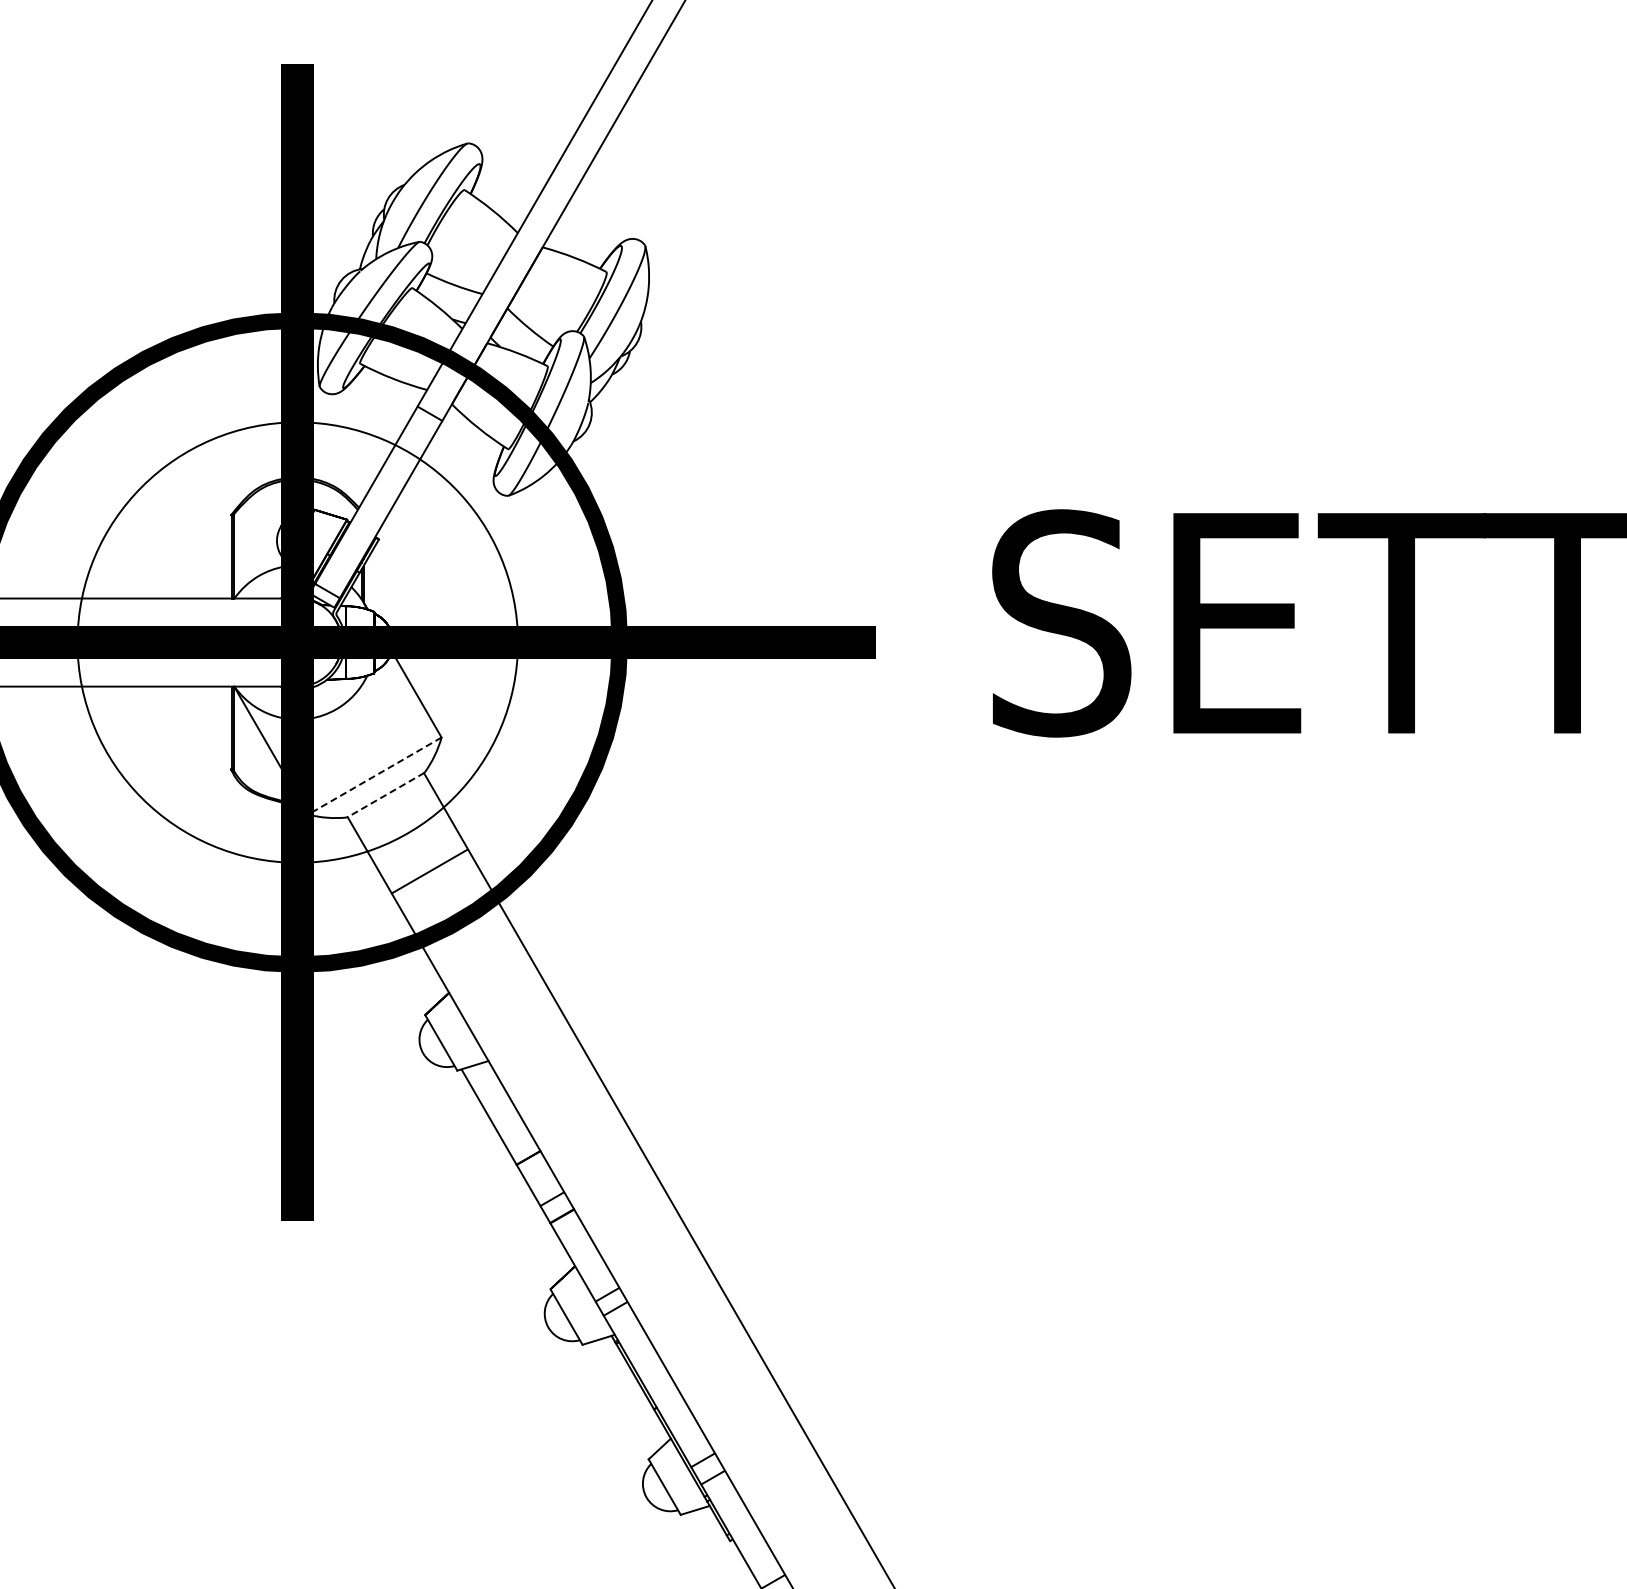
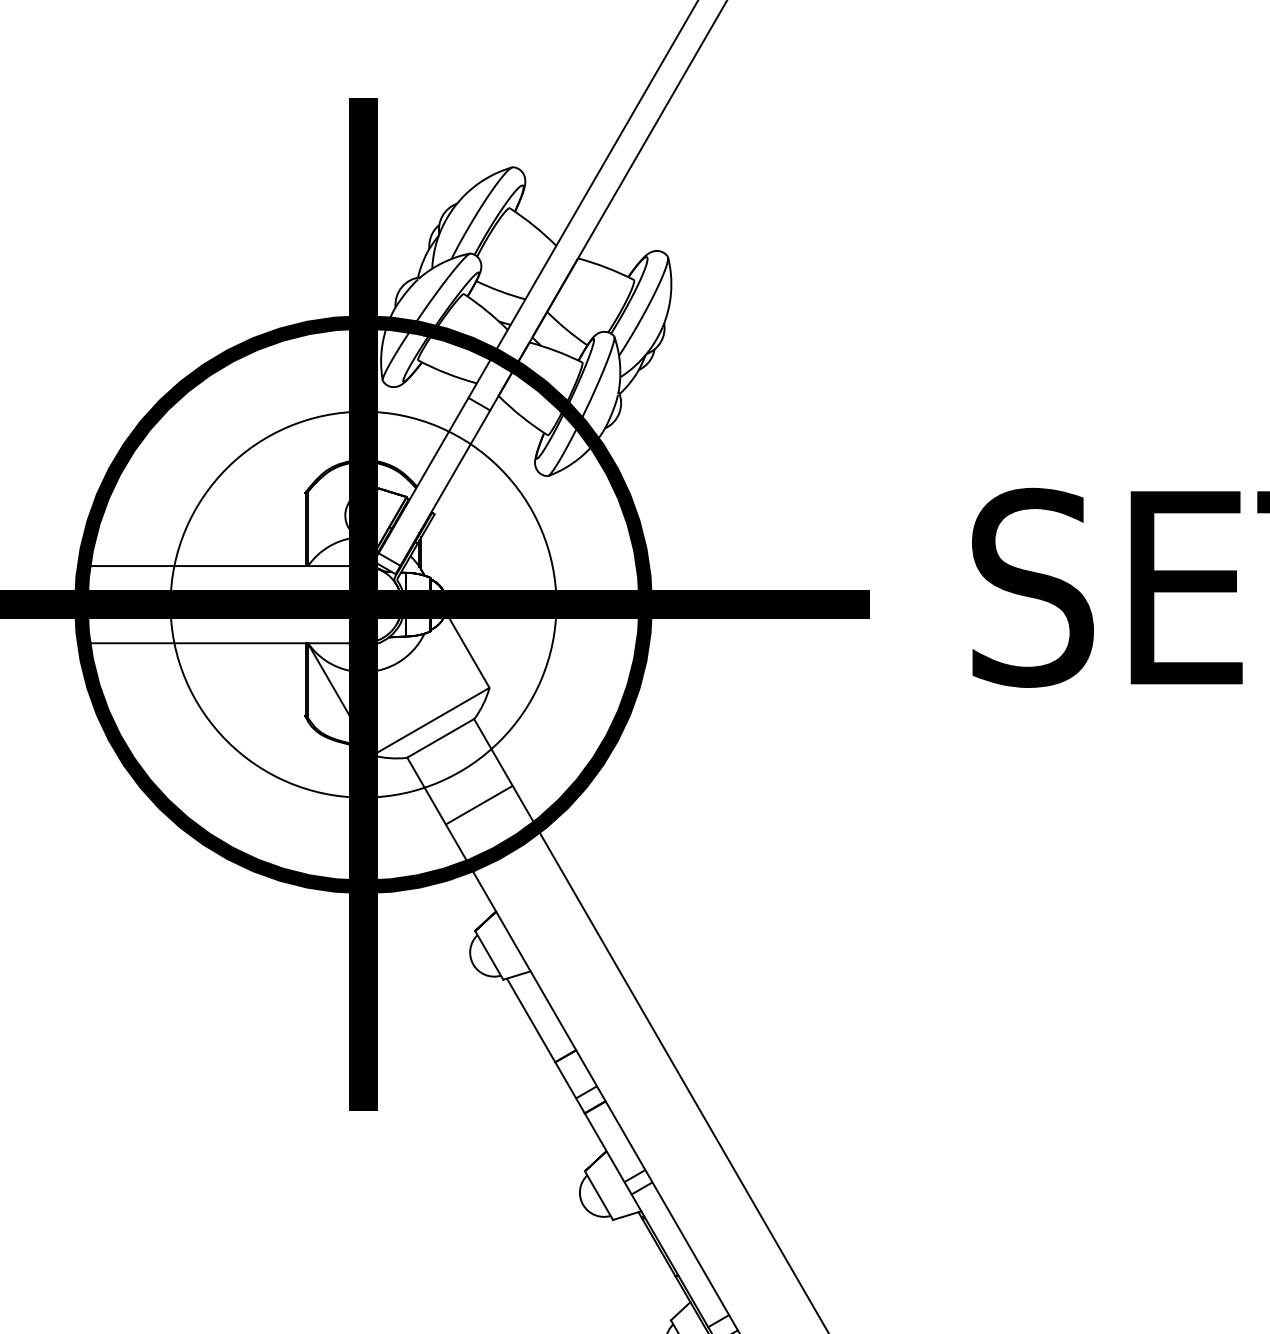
line: (374, 776) -> (430, 722), dashed -> solid
line: (385, 795) -> (440, 738), dashed -> solid

